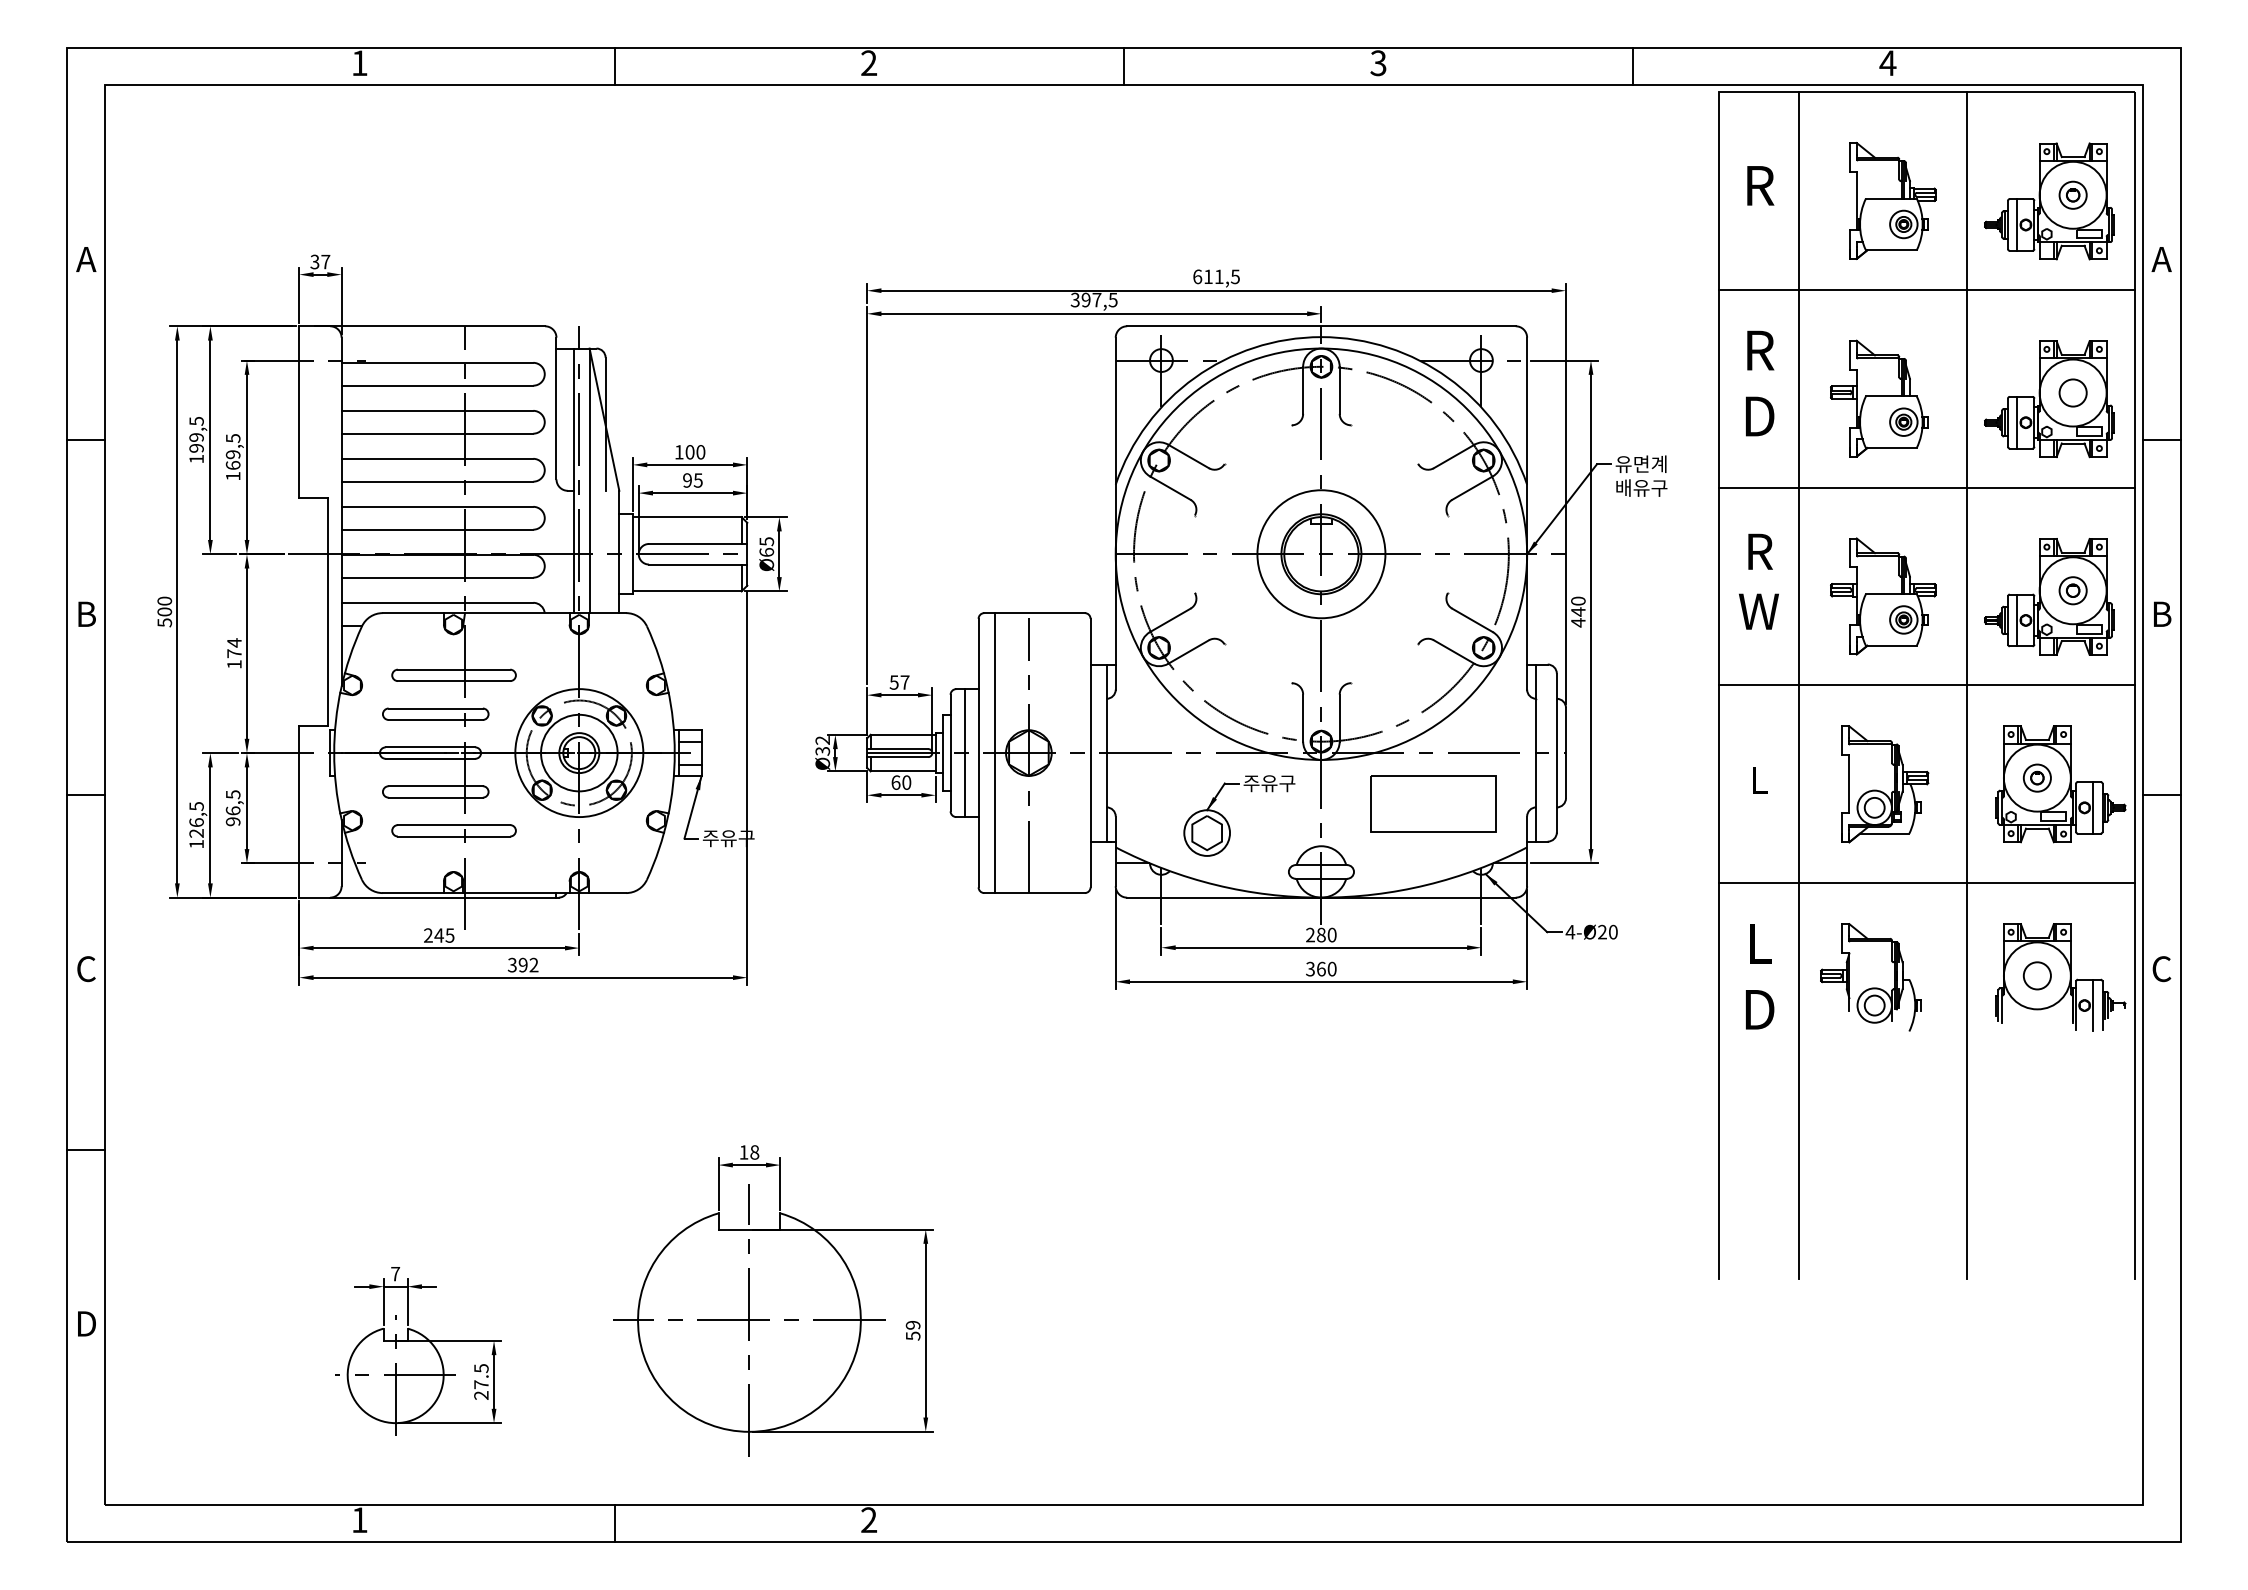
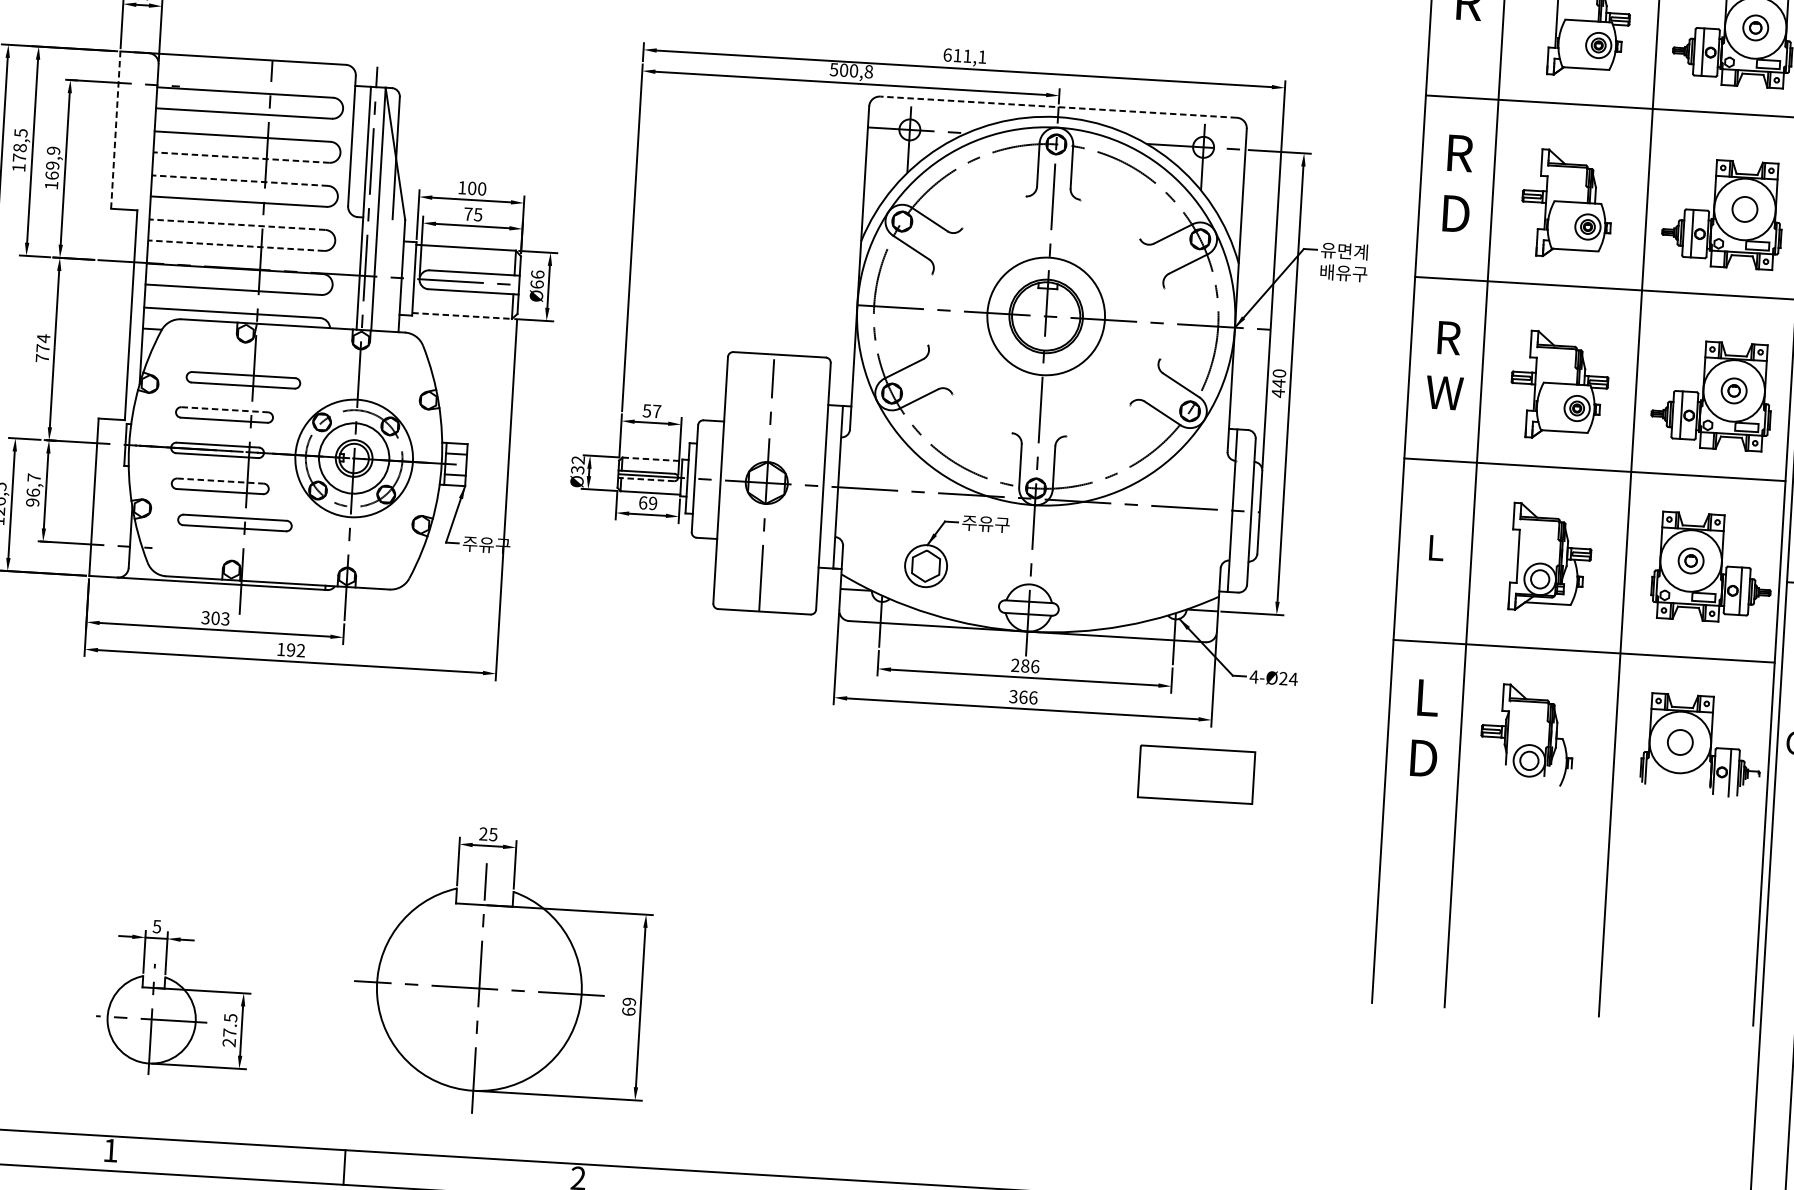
text: (1234, 276) -> (981, 56), 611,5 -> 611,1
text: (1094, 299) -> (851, 70), 397,5 -> 500,8
line: (1320, 326) -> (1057, 107), solid -> dashed
line: (299, 411) -> (115, 129), solid -> dashed
line: (437, 433) -> (241, 157), solid -> dashed
text: (232, 438) -> (52, 150), 169,5 -> 169,9
text: (196, 442) -> (19, 152), 199,5 -> 178,5
line: (437, 458) -> (240, 180), solid -> dashed
text: (687, 480) -> (468, 214), 95 -> 75
line: (437, 506) -> (237, 224), solid -> dashed
line: (437, 529) -> (236, 245), solid -> dashed
text: (766, 541) -> (537, 274), Ø65 -> Ø66
line: (687, 591) -> (462, 316), solid -> dashed
text: (234, 664) -> (42, 358), 174 -> 774
line: (436, 708) -> (225, 409), solid -> dashed
line: (903, 734) -> (652, 459), solid -> dashed
line: (964, 753) -> (707, 479), removed
line: (994, 753) -> (735, 481), removed
line: (897, 757) -> (645, 479), solid -> dashed
text: (906, 782) -> (652, 503), 60 -> 69
line: (436, 786) -> (221, 481), solid -> dashed
text: (233, 794) -> (34, 477), 96,5 -> 96,7
part: (1433, 803) -> (1196, 774), moved
text: (1613, 931) -> (1293, 678), 4-Ø20 -> 4-Ø24
text: (1331, 934) -> (1034, 666), 280 -> 286
text: (439, 935) -> (215, 618), 245 -> 303
text: (511, 964) -> (280, 648), 392 -> 192
text: (1331, 968) -> (1032, 697), 360 -> 366
text: (749, 1152) -> (488, 834), 18 -> 25
text: (395, 1274) -> (157, 927), 7 -> 5
text: (912, 1335) -> (628, 1011), 59 -> 69

